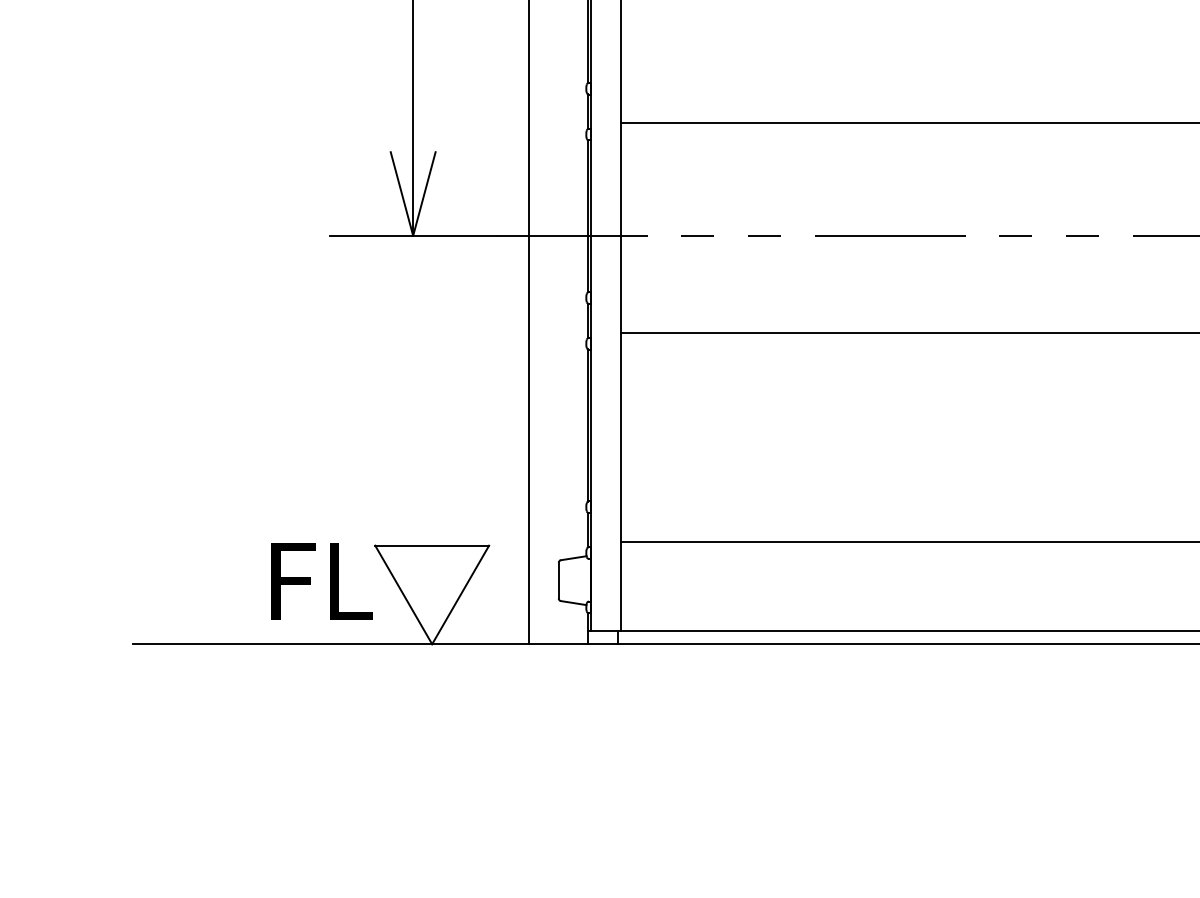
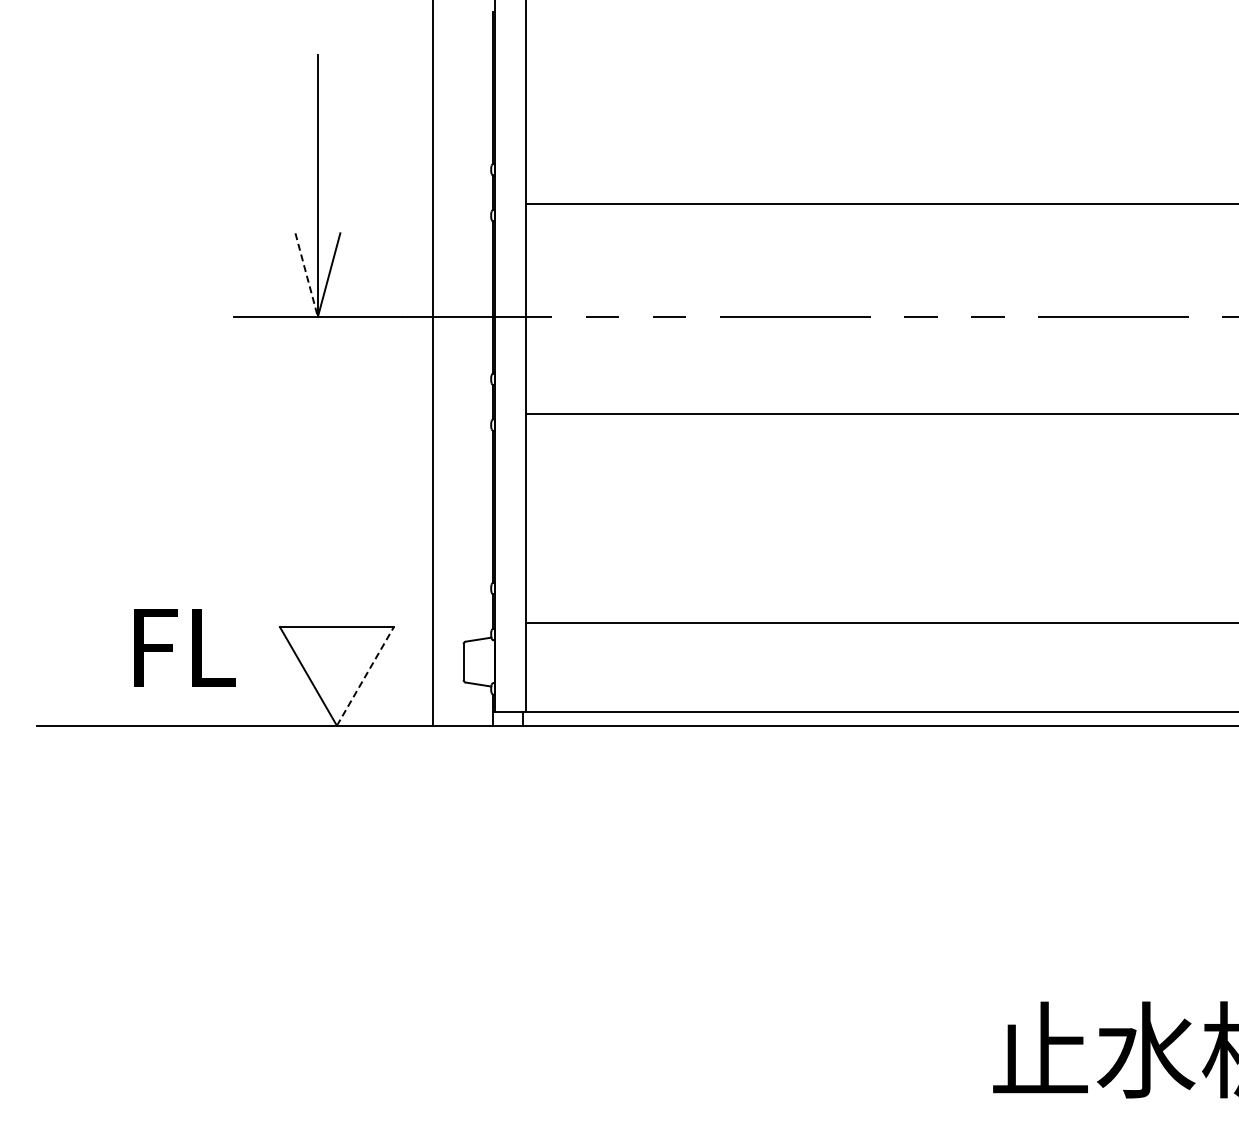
line: (401, 194) -> (306, 275), solid -> dashed
text: (321, 581) -> (184, 647), moved
line: (460, 595) -> (365, 676), solid -> dashed

